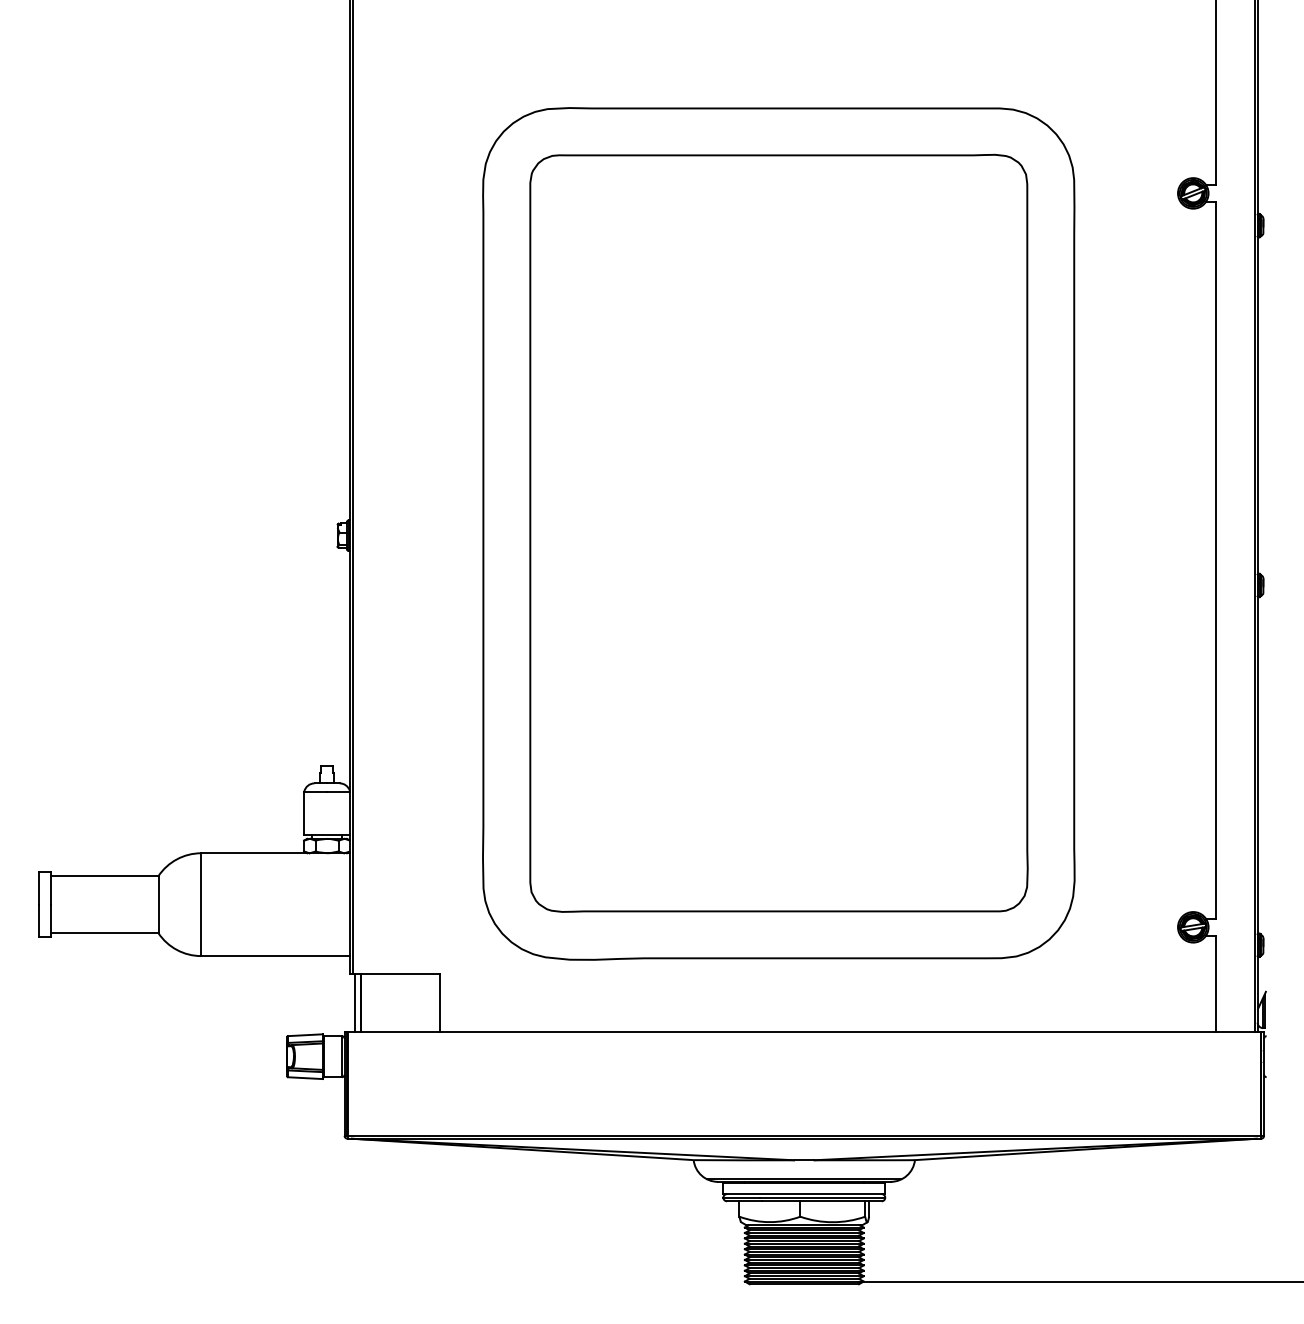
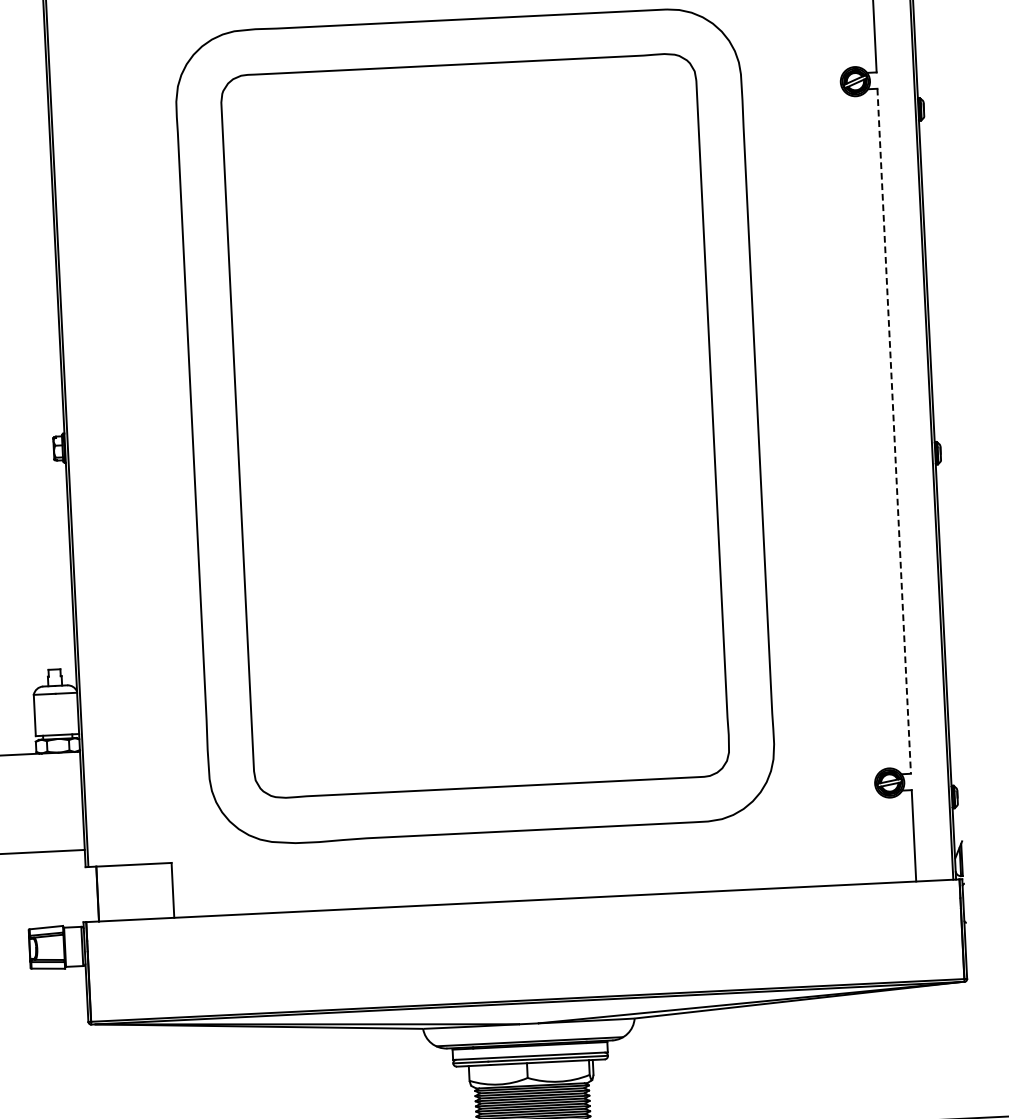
line: (1215, 560) -> (893, 431), solid -> dashed
line: (355, 1002) -> (92, 894), removed

